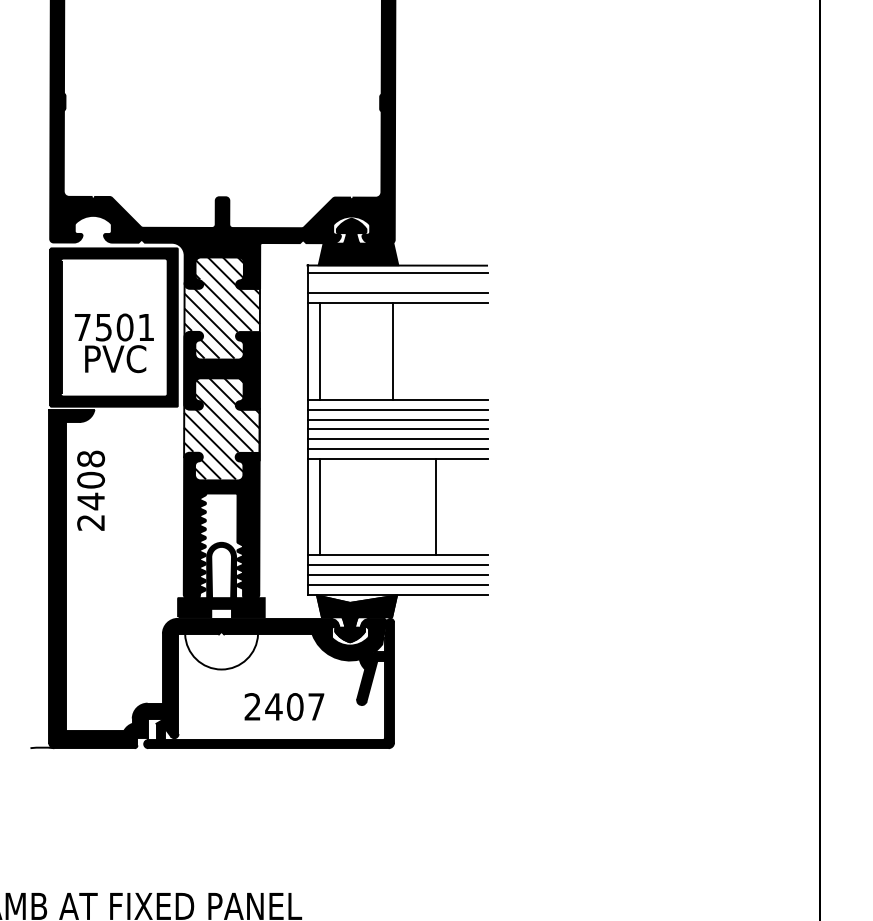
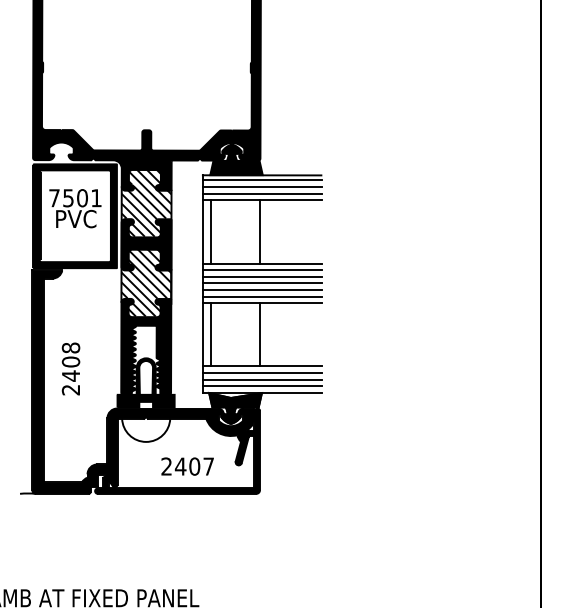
line: (396, 282) -> (261, 186), added
text: (114, 343) -> (75, 208), moved
text: (90, 490) -> (70, 368), moved
line: (435, 506) -> (259, 334), moved

